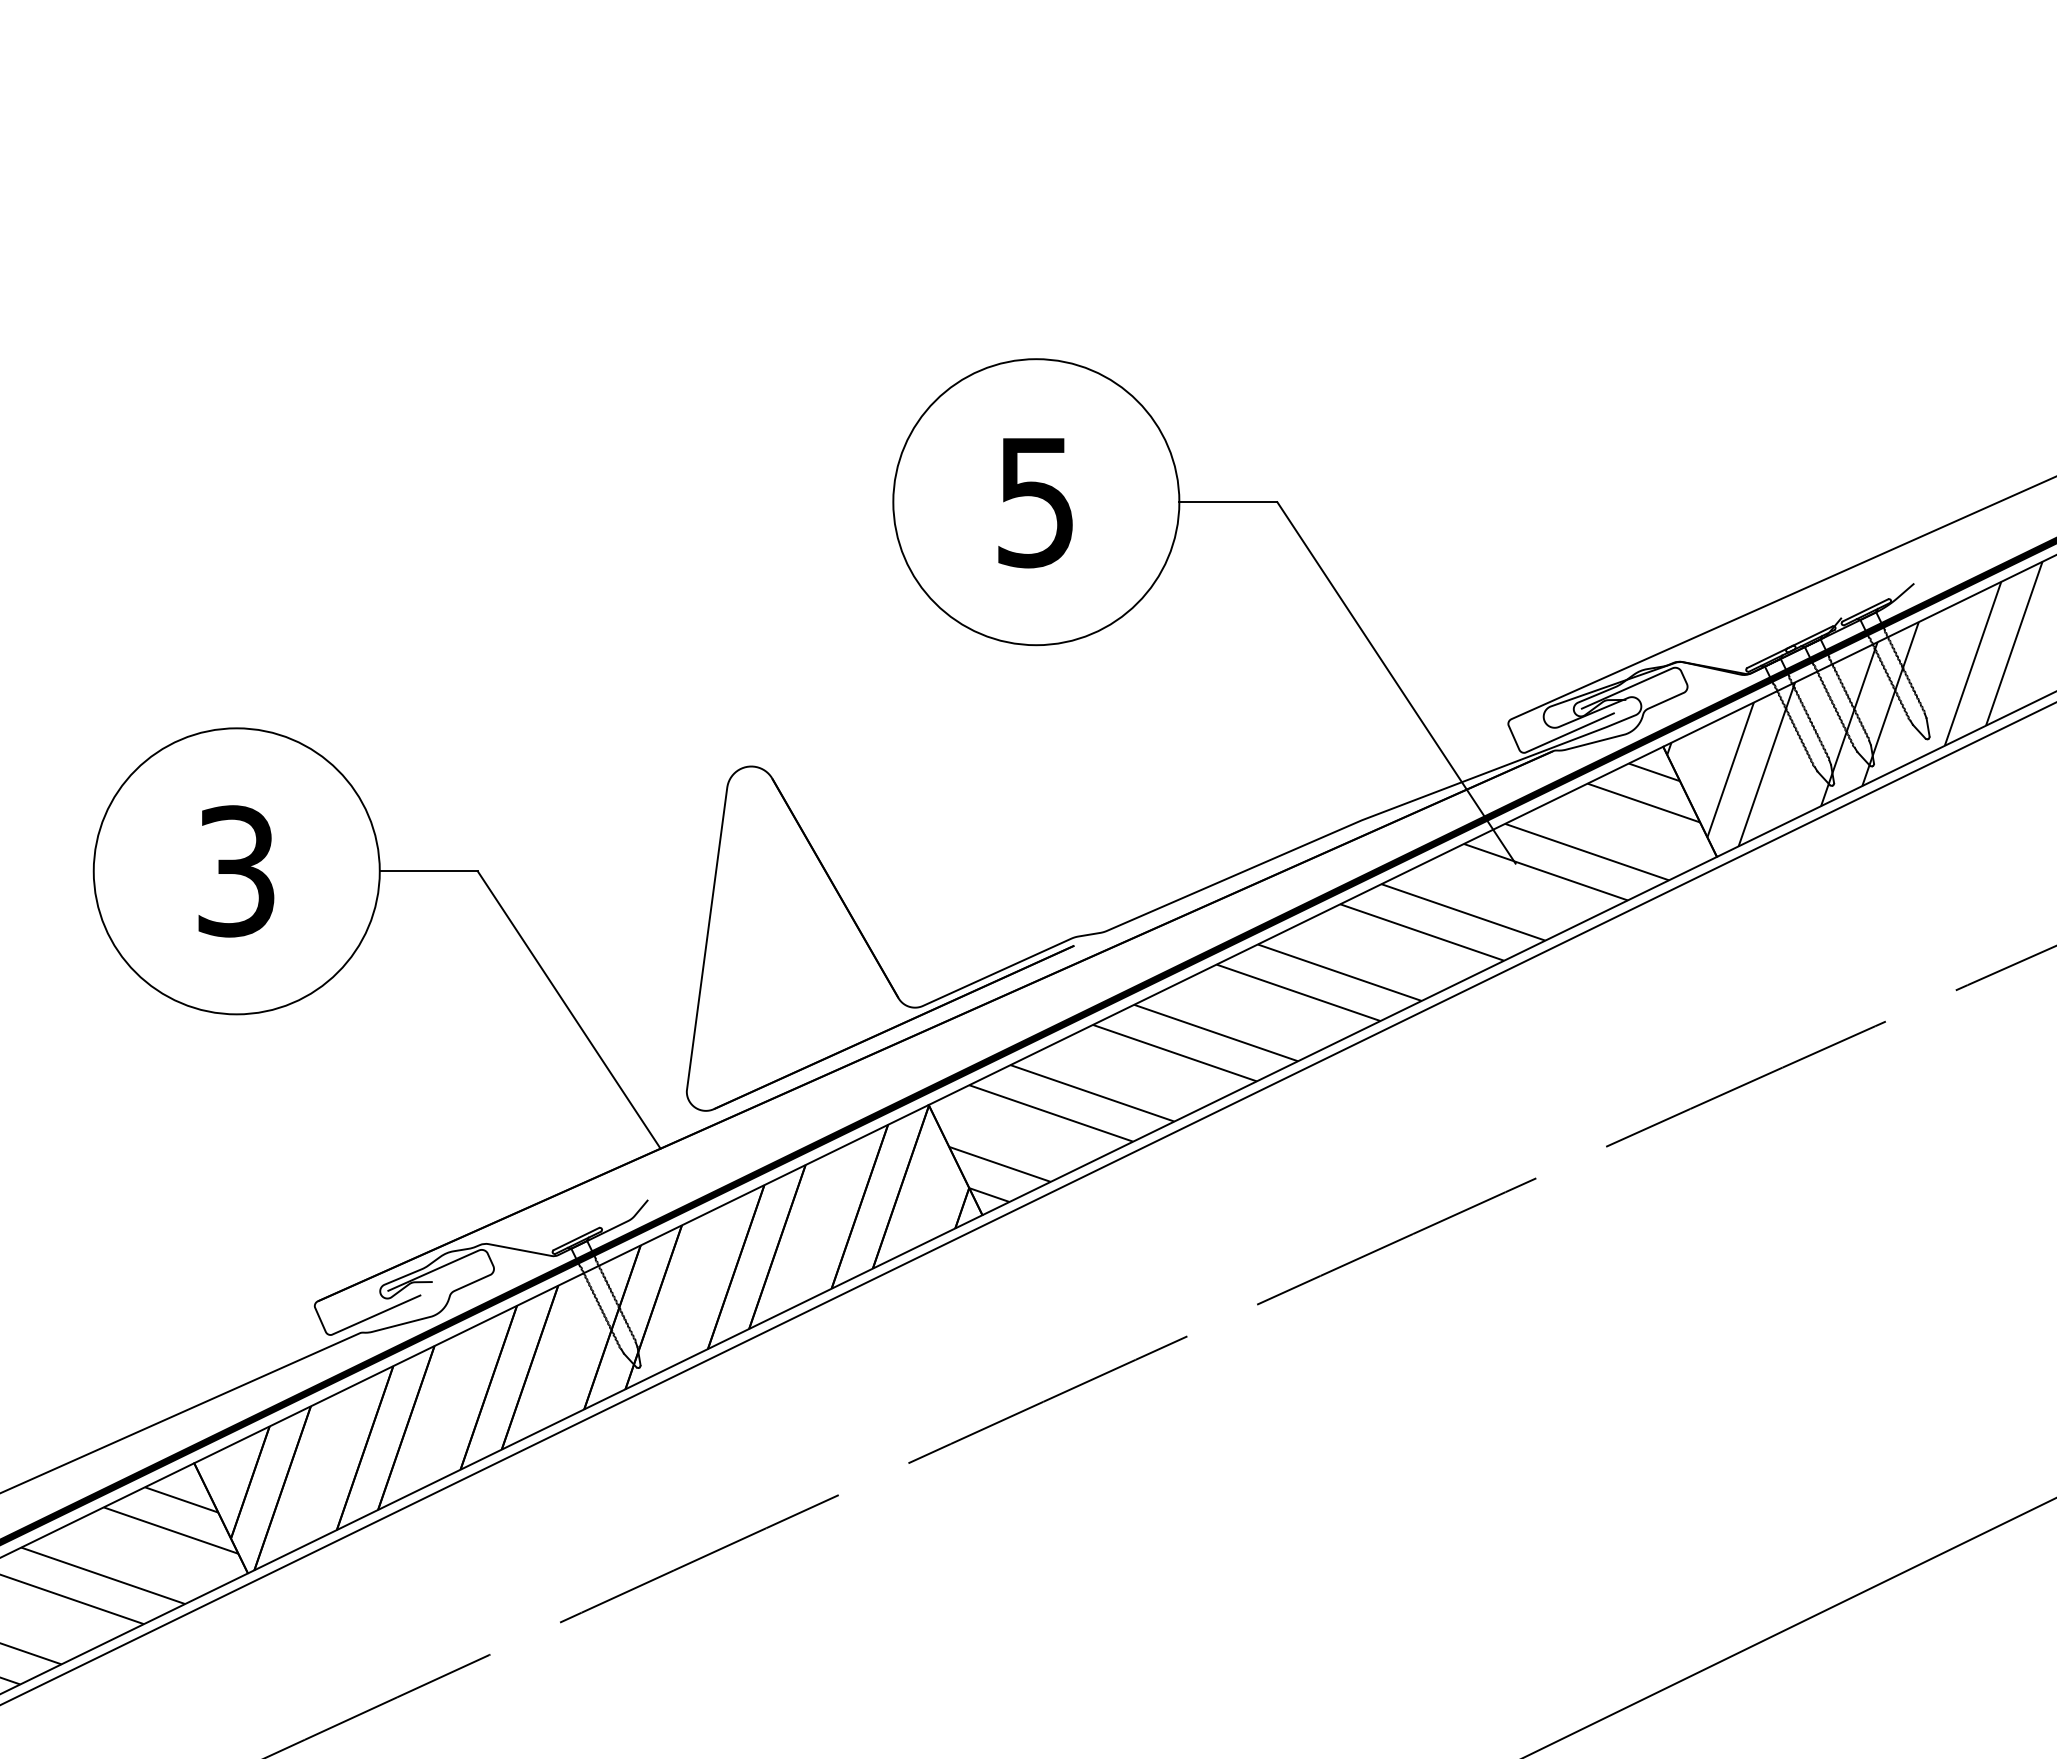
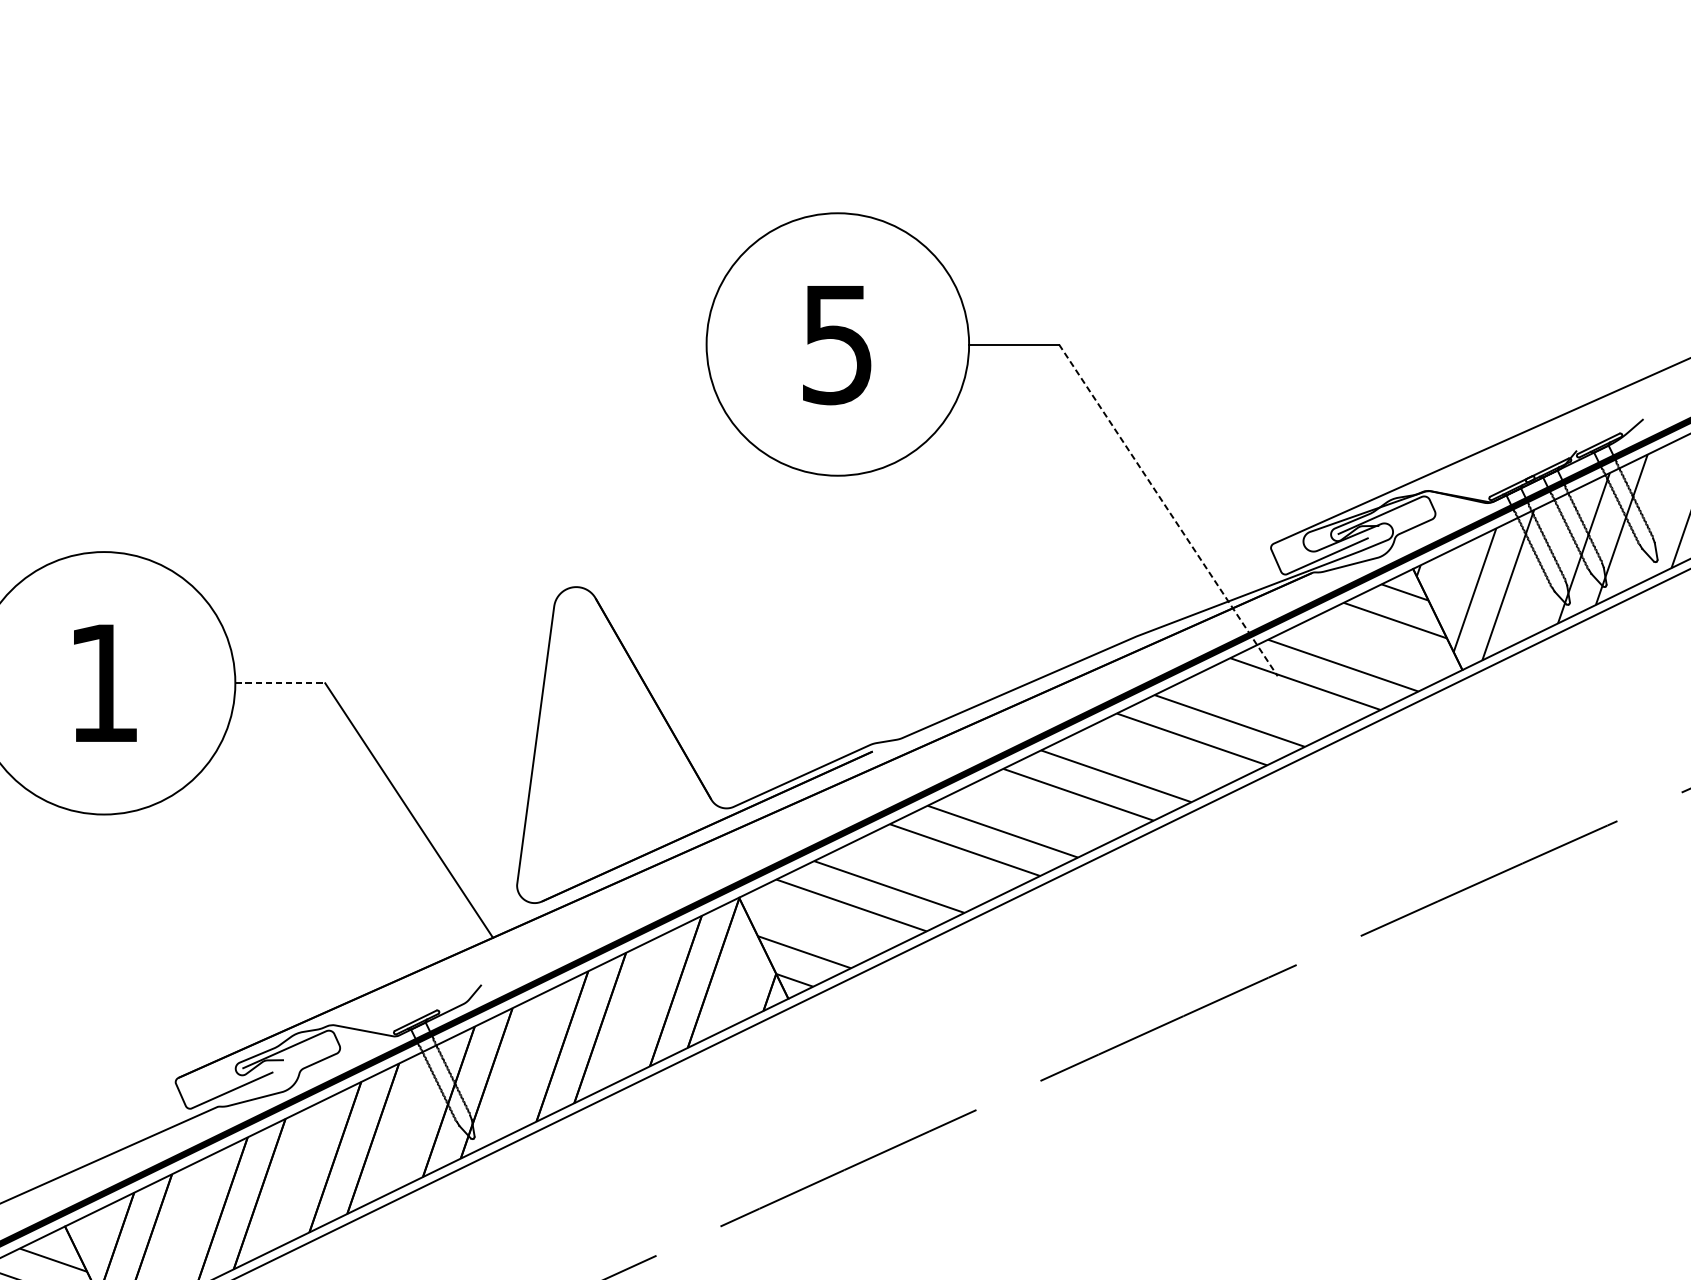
line: (1396, 683) -> (1168, 510), solid -> dashed
text: (236, 871) -> (103, 683), 3 -> 1
line: (429, 871) -> (280, 683), solid -> dashed

